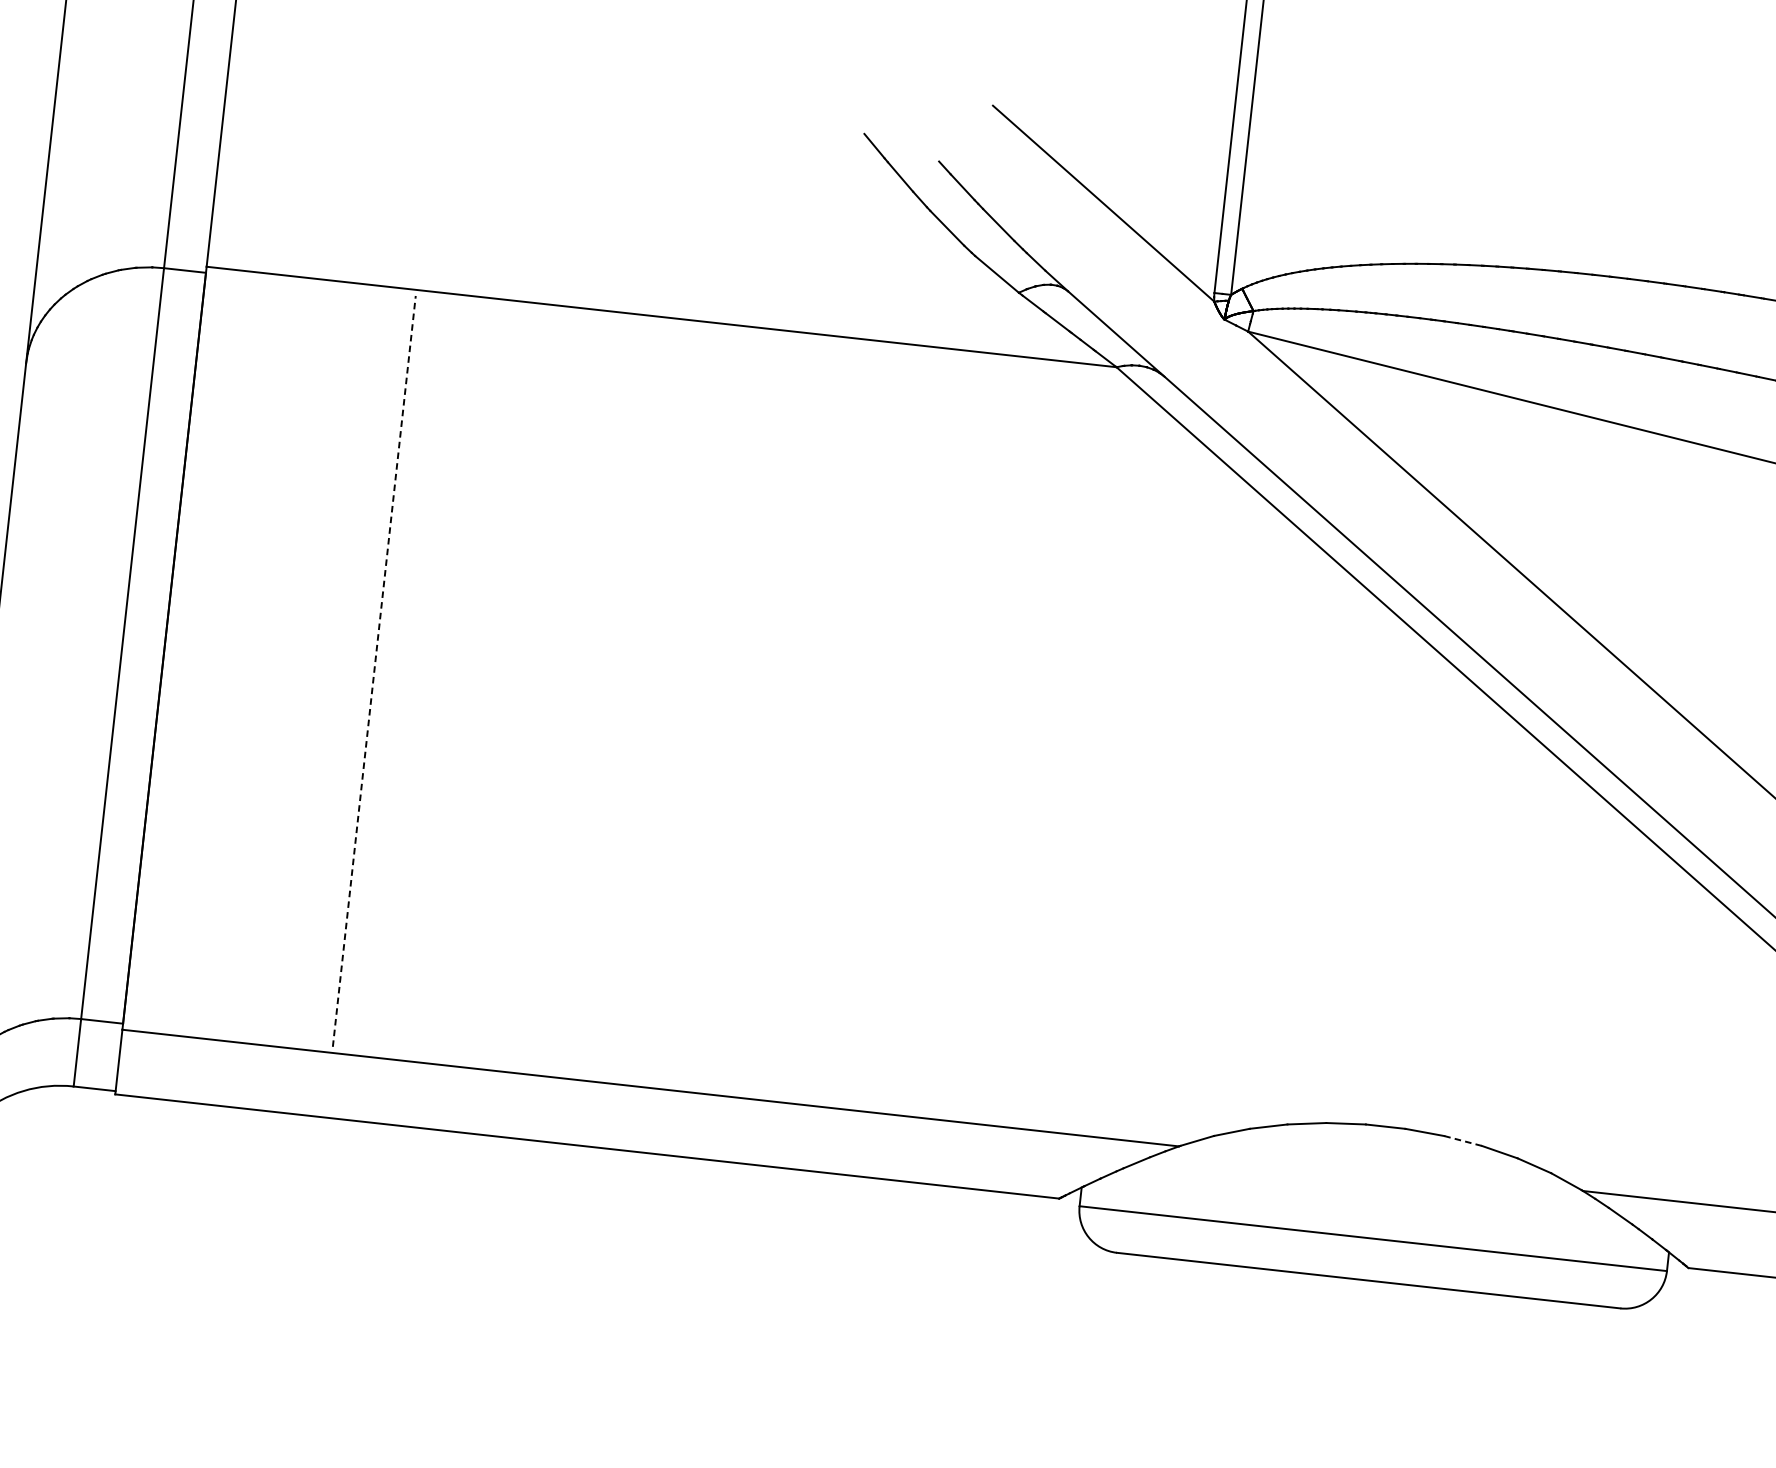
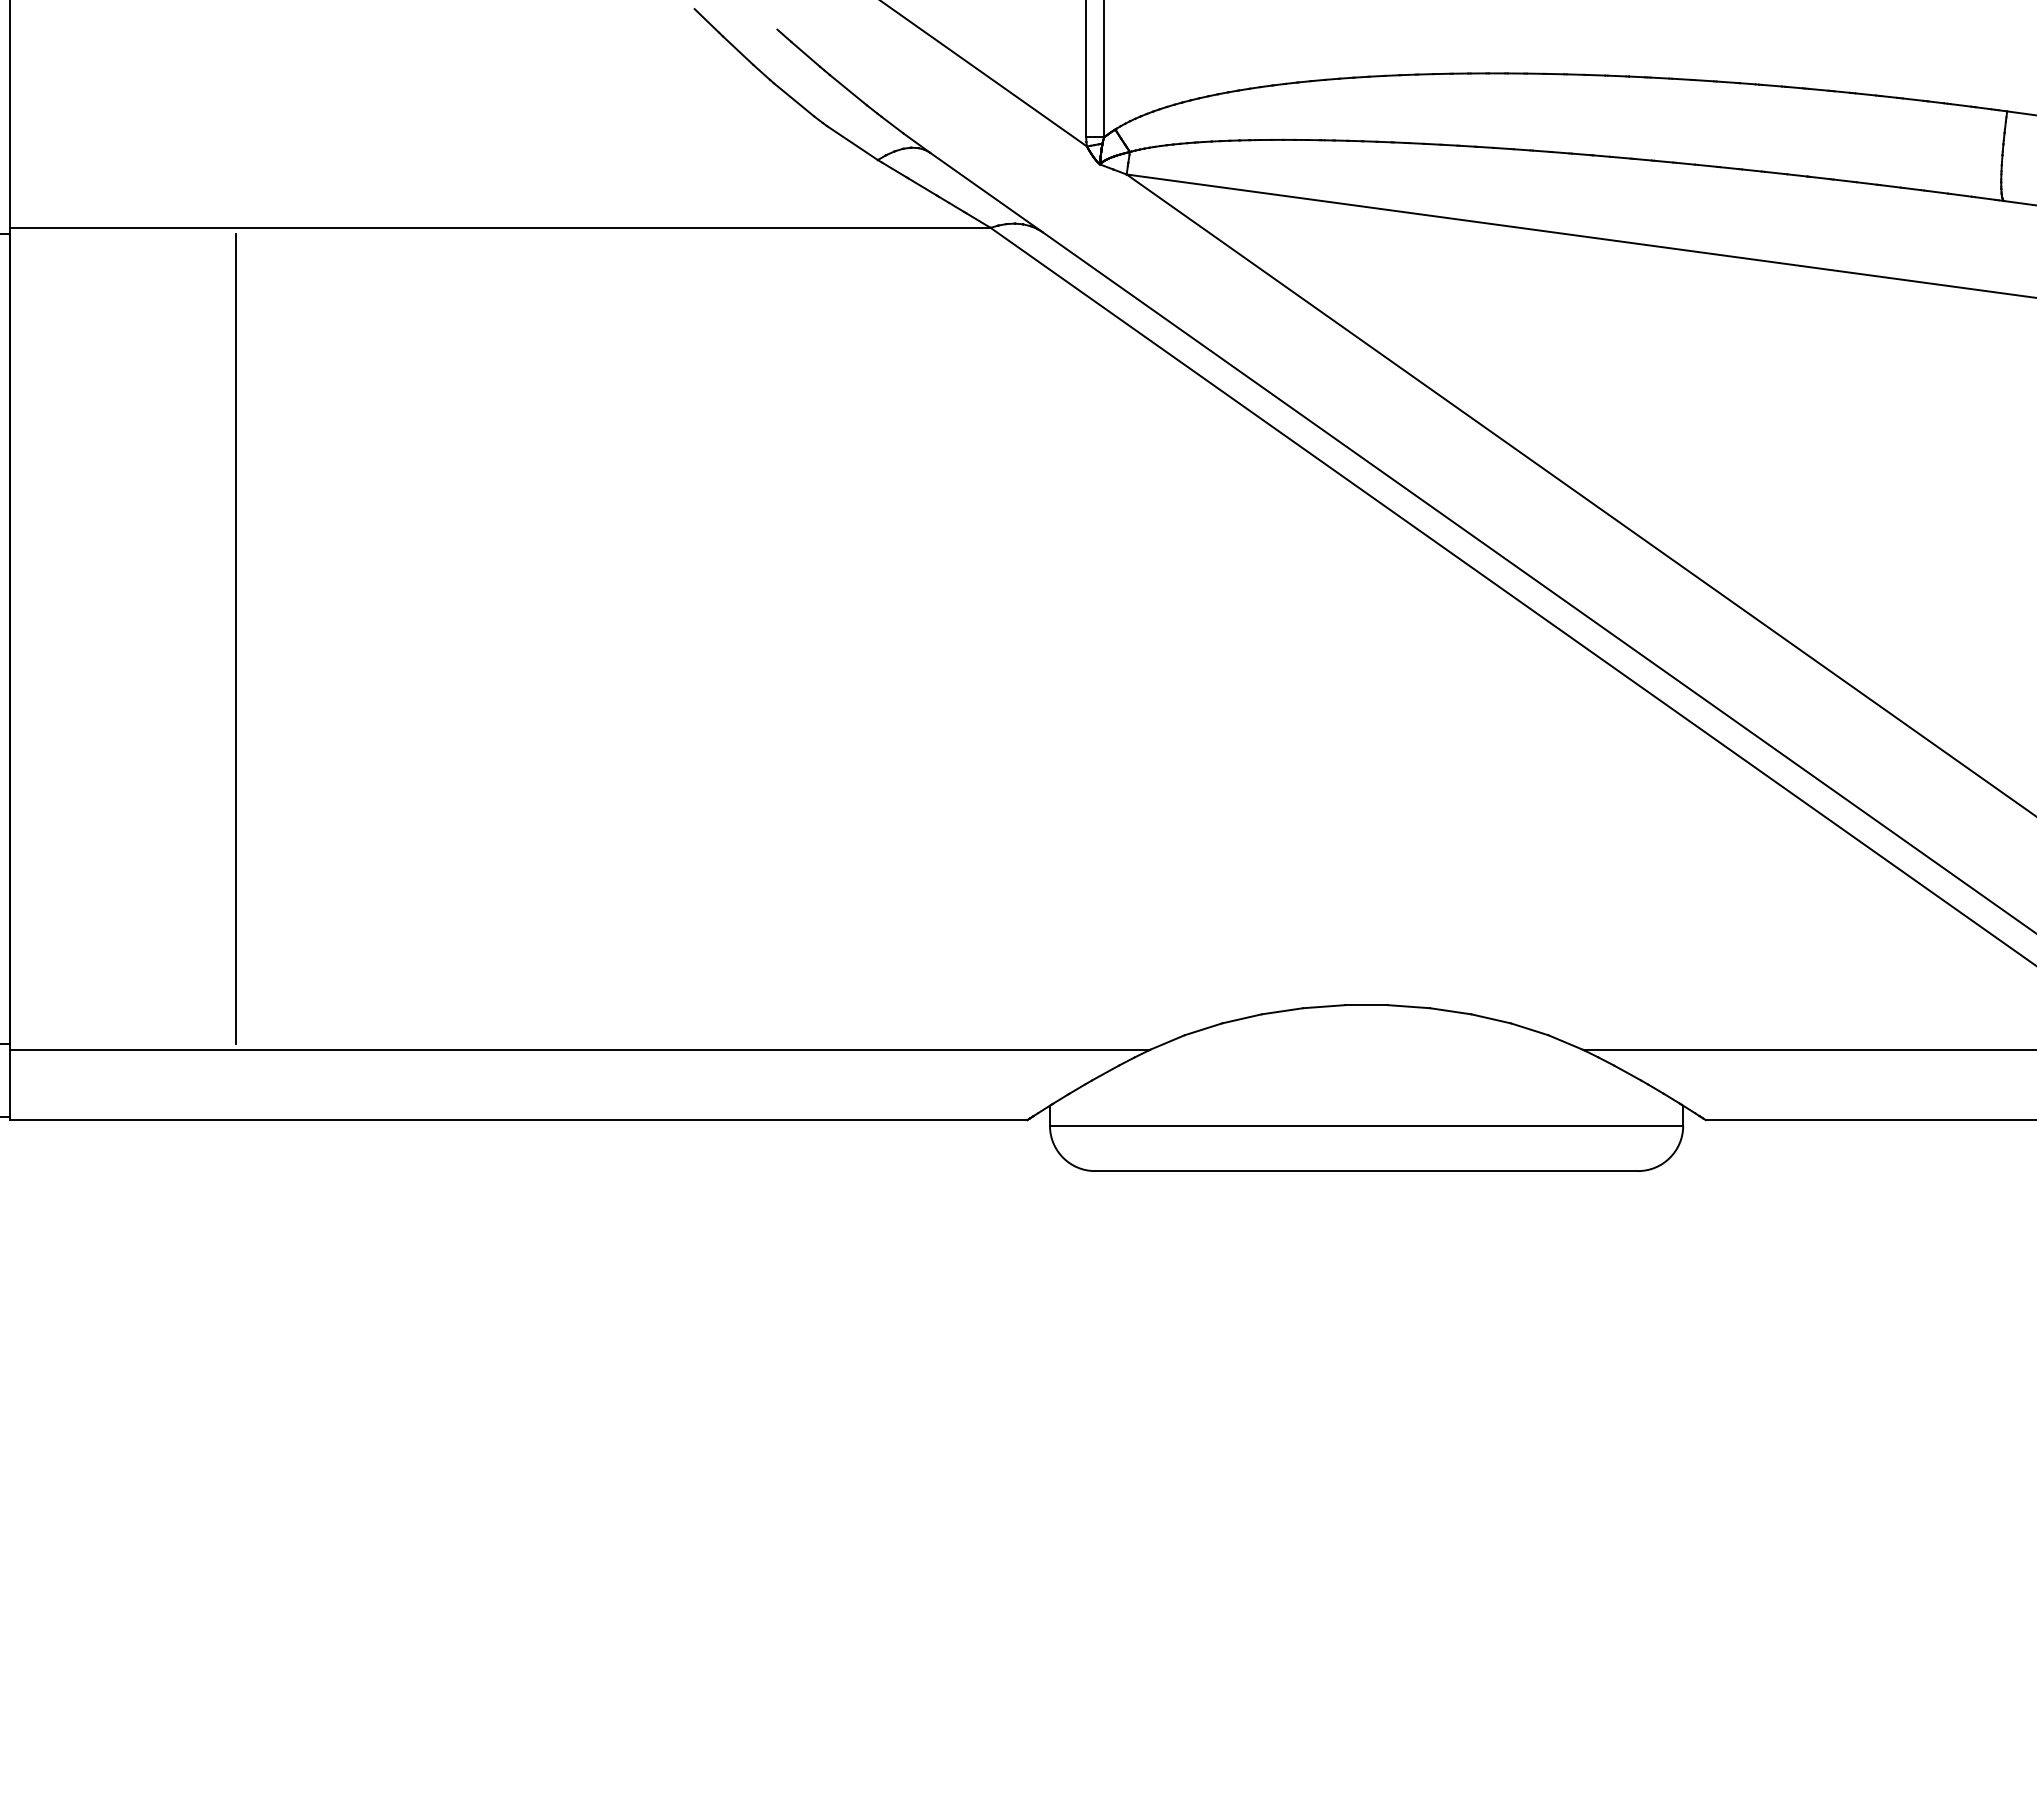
line: (373, 671) -> (235, 639), dashed -> solid
line: (1462, 1141) -> (1450, 1011), dashed -> solid

